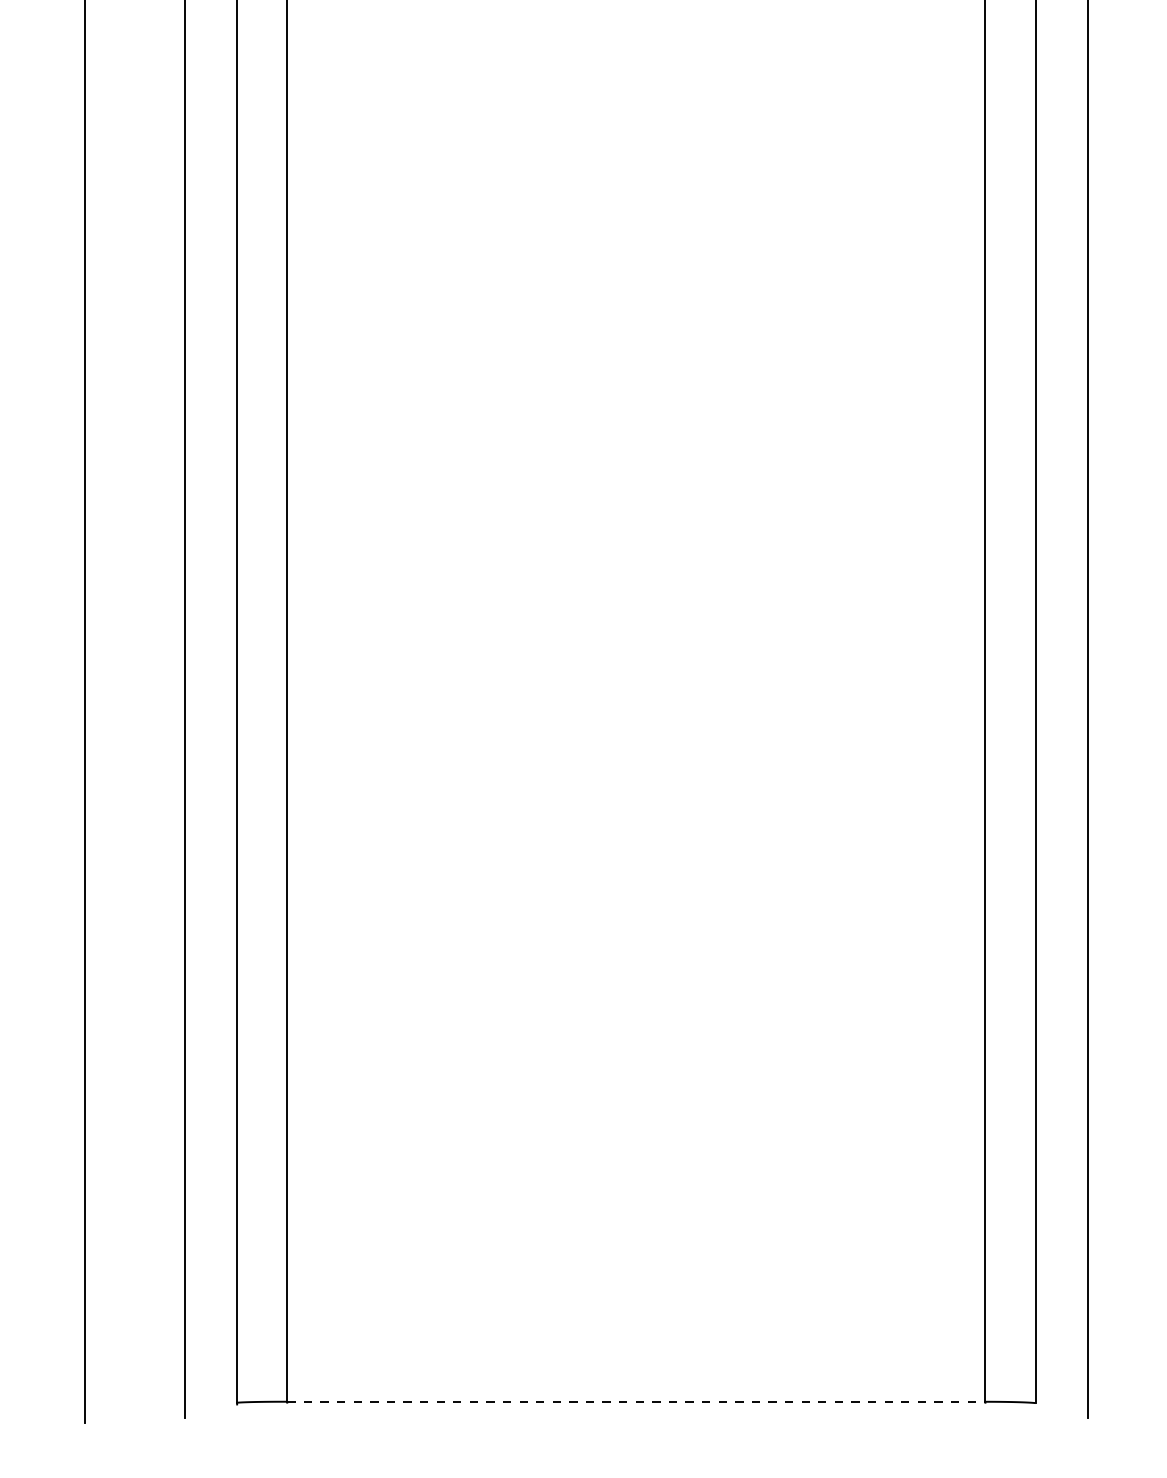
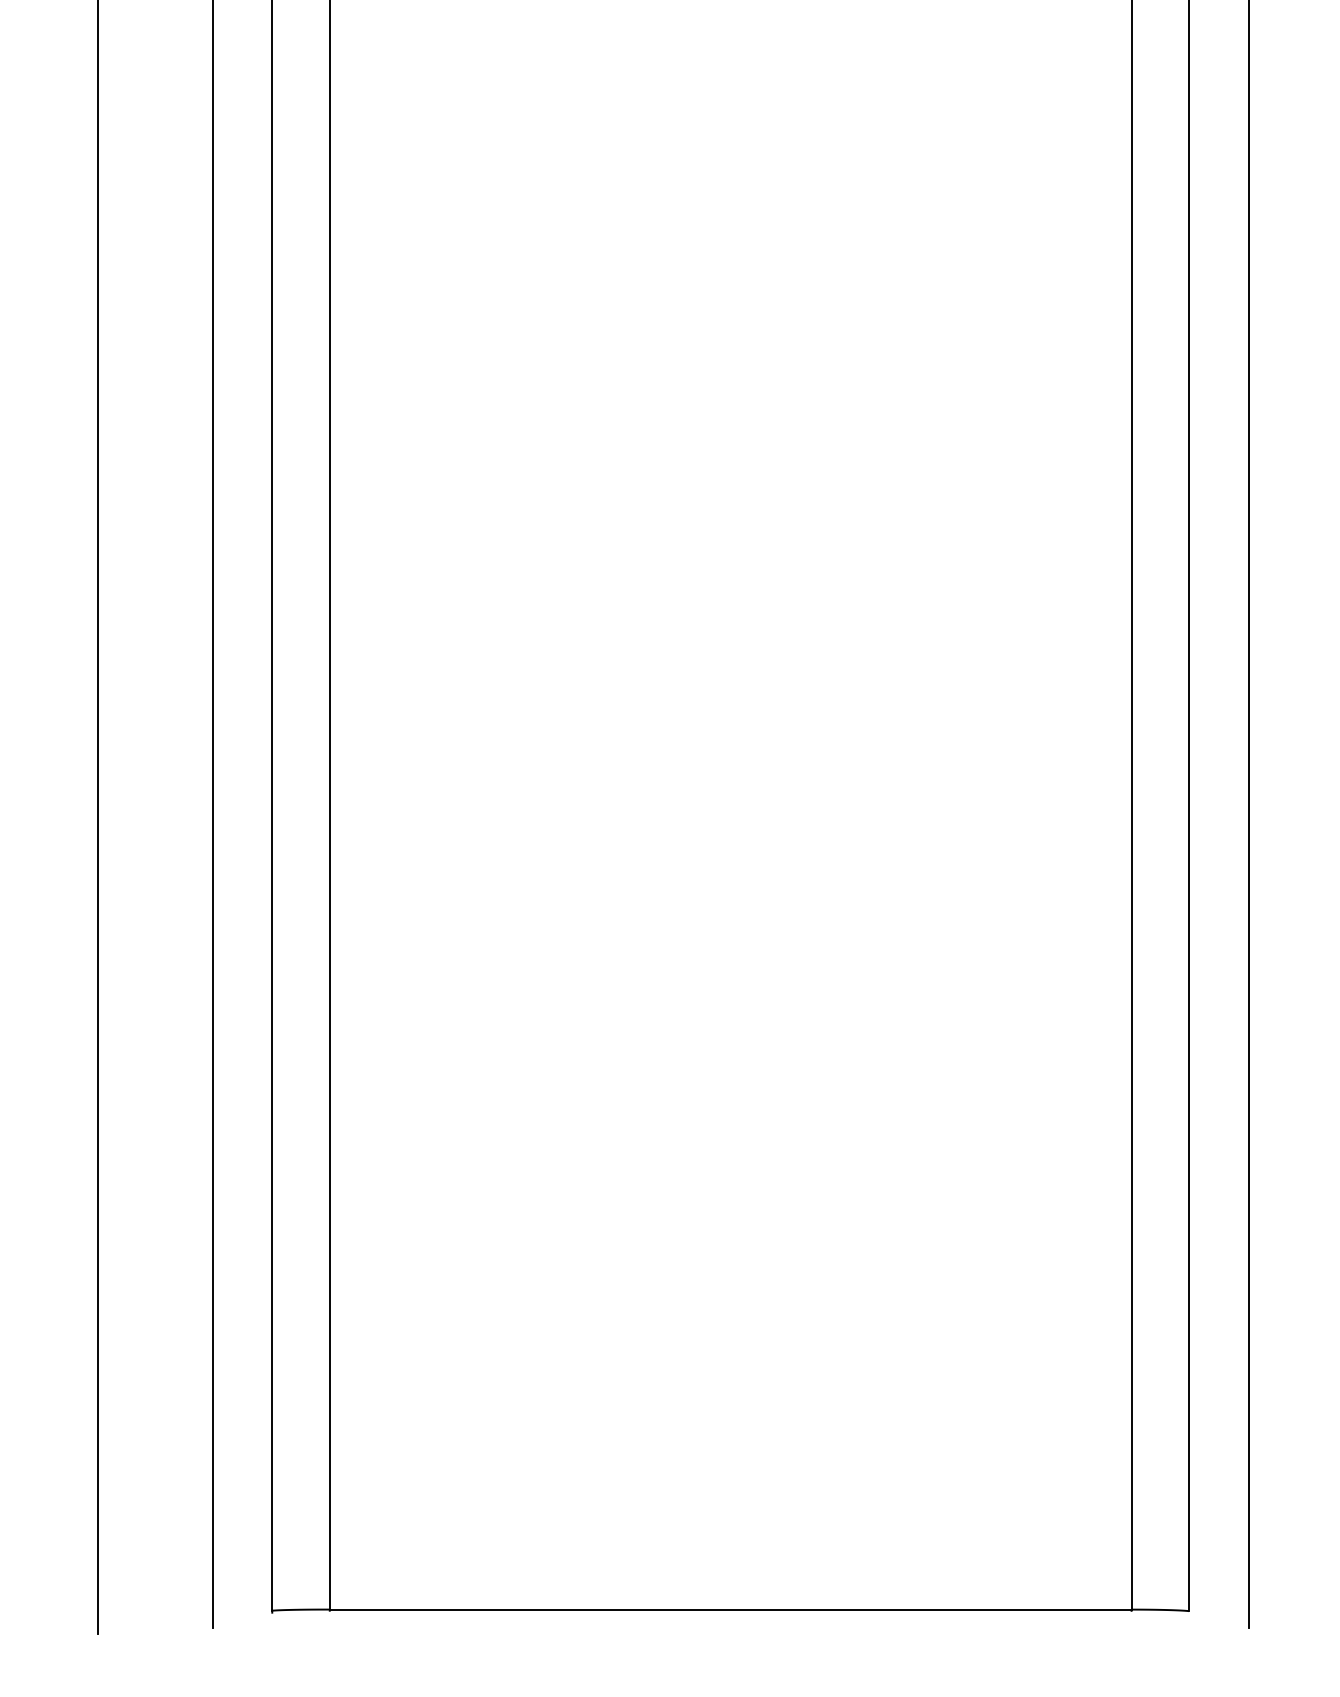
line: (636, 1401) -> (730, 1609), dashed -> solid

